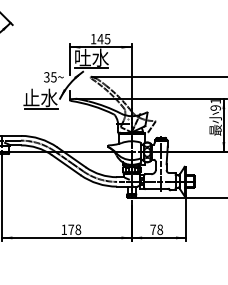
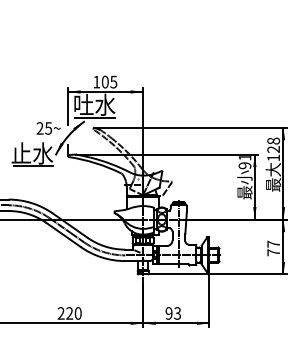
text: (100, 38) -> (105, 81), 145 -> 105
text: (46, 77) -> (39, 128), 35 -> 25
text: (71, 229) -> (69, 313), 178 -> 220
text: (156, 229) -> (173, 313), 78 -> 93

